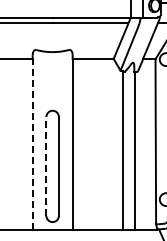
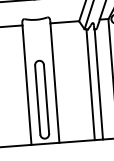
line: (32, 144) -> (26, 85), dashed -> solid
line: (46, 165) -> (37, 99), dashed -> solid

